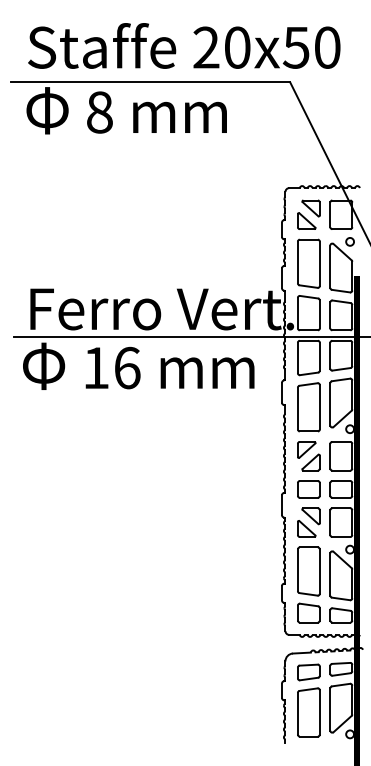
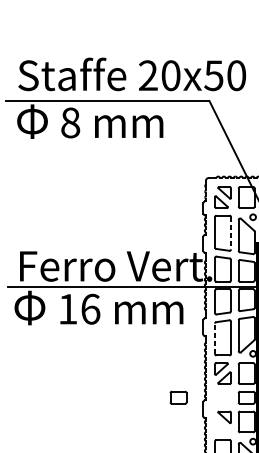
line: (319, 264) -> (230, 233), solid -> dashed
line: (297, 408) -> (214, 338), solid -> dashed
part: (308, 489) -> (178, 397), moved
part: (306, 528) -> (221, 426), removed

